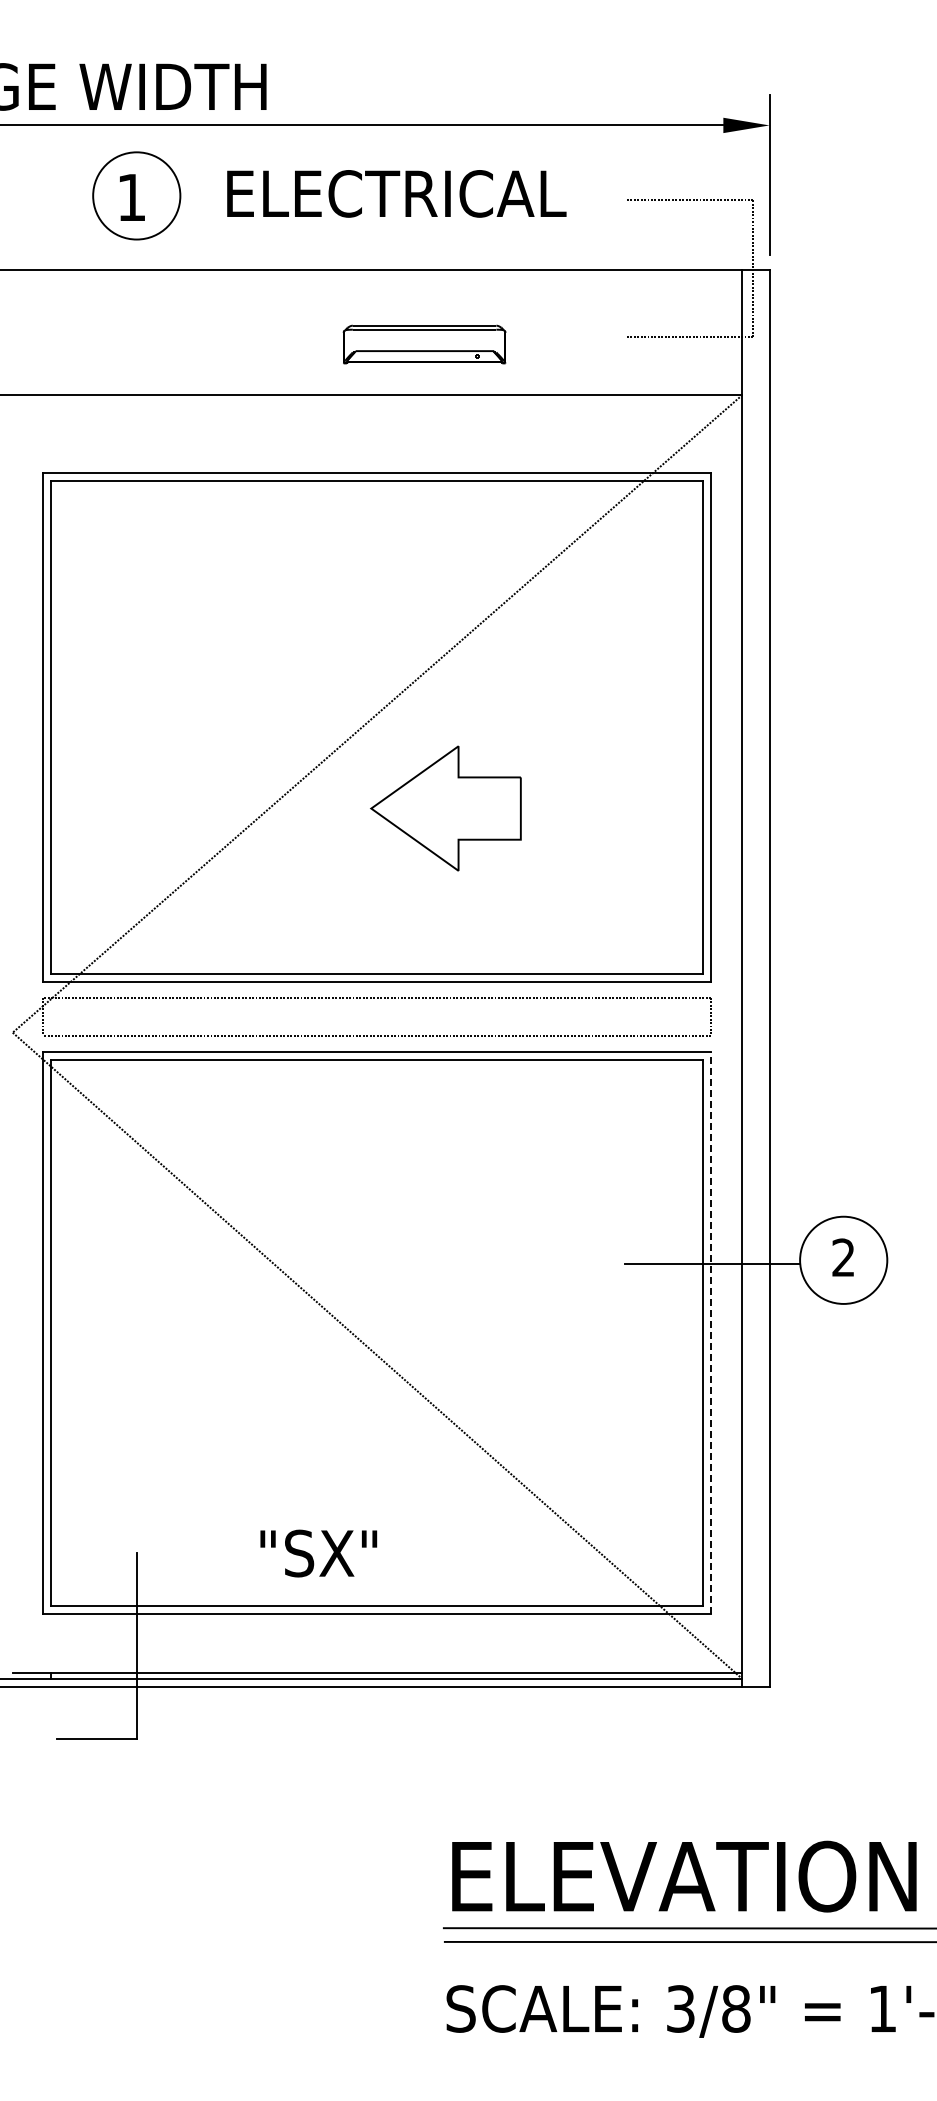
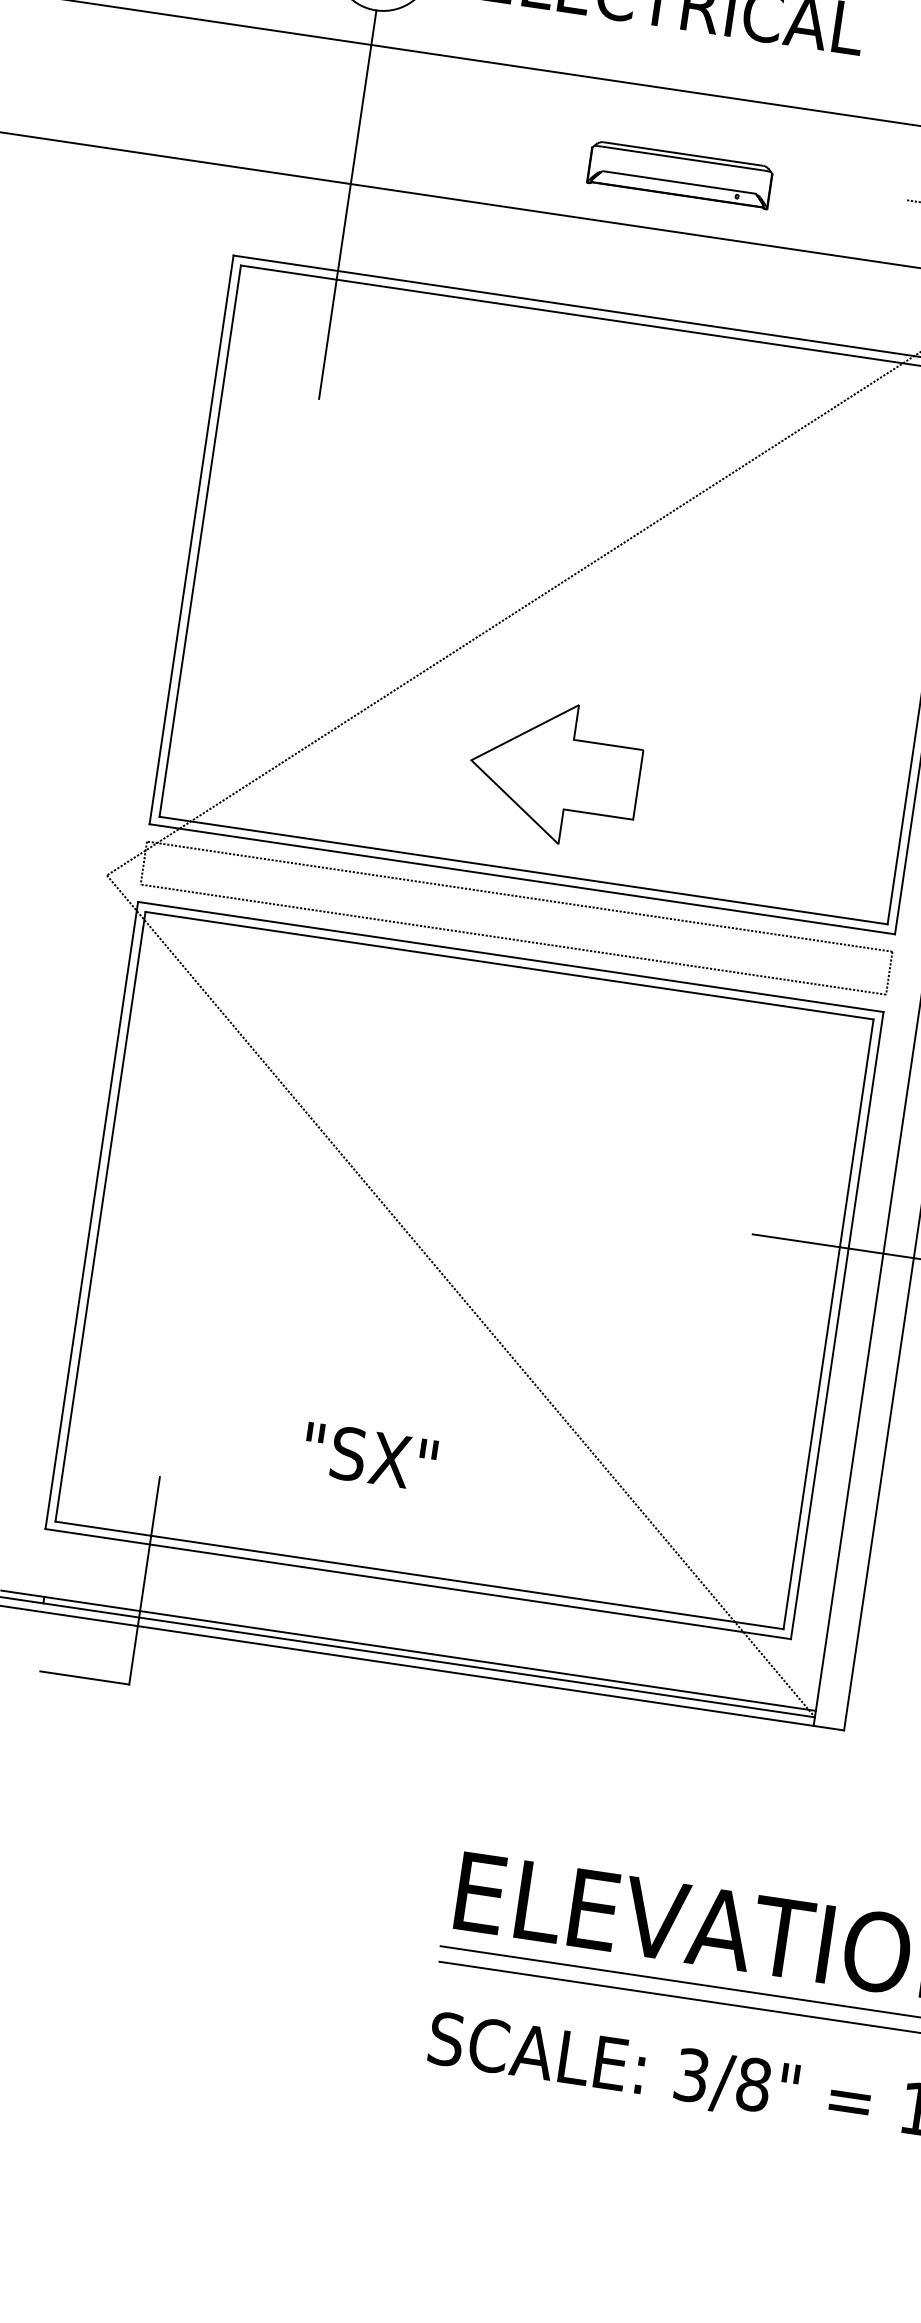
line: (137, 413) -> (348, 204), added
part: (445, 808) -> (554, 772), moved
line: (711, 1332) -> (837, 1325), dashed -> solid
text: (318, 1553) -> (369, 1457), moved

